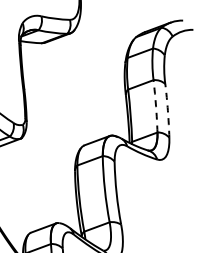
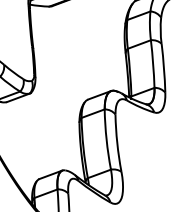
arc: (156, 106) -> (153, 64), dashed -> solid
arc: (167, 110) -> (163, 67), dashed -> solid

